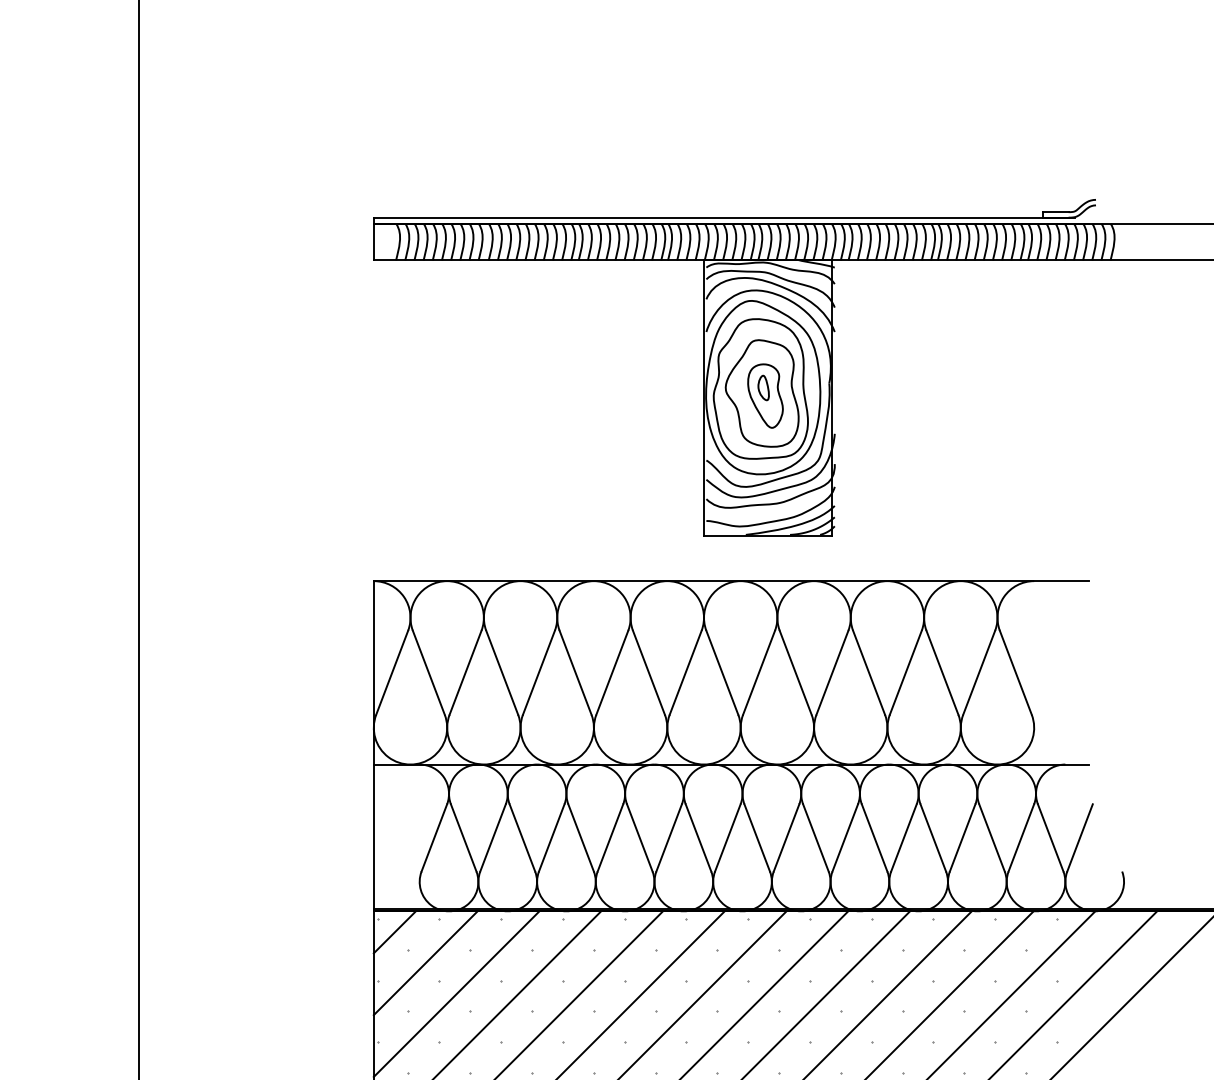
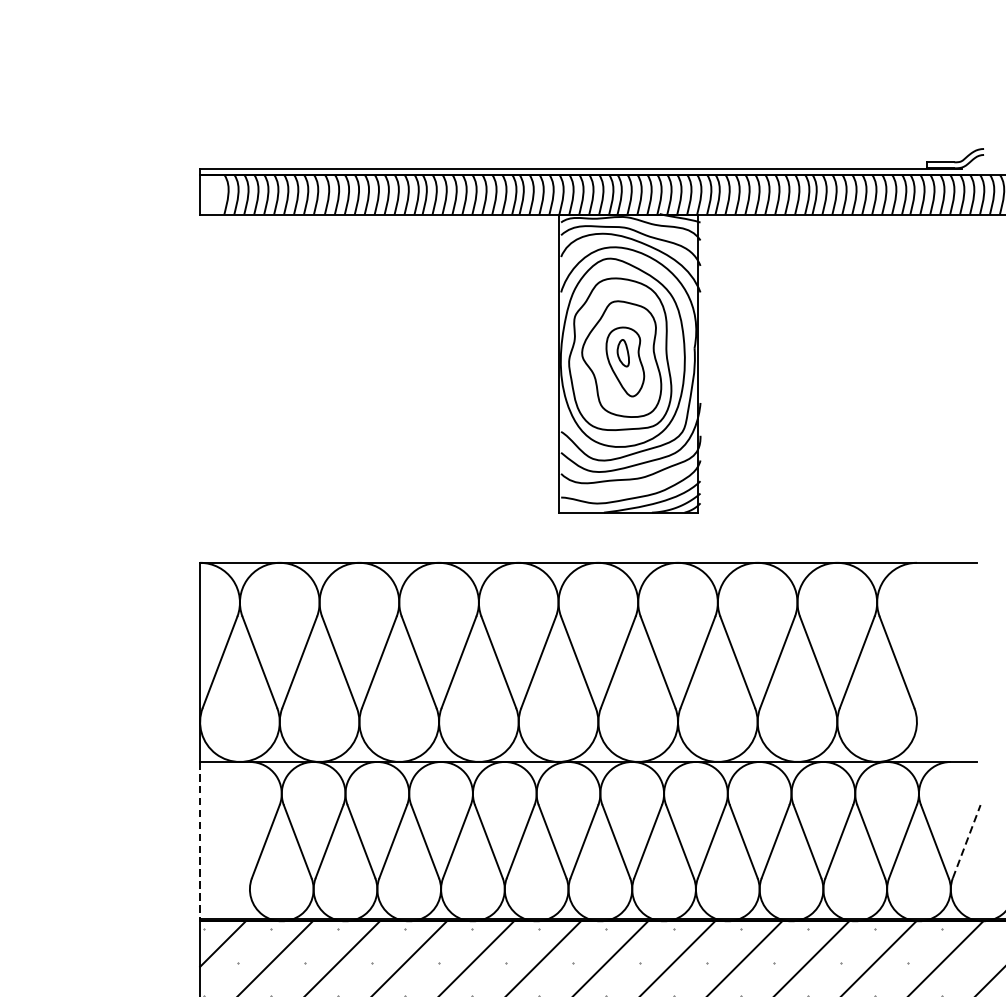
line: (1080, 837) -> (967, 841), solid -> dashed
line: (373, 838) -> (199, 842), solid -> dashed

